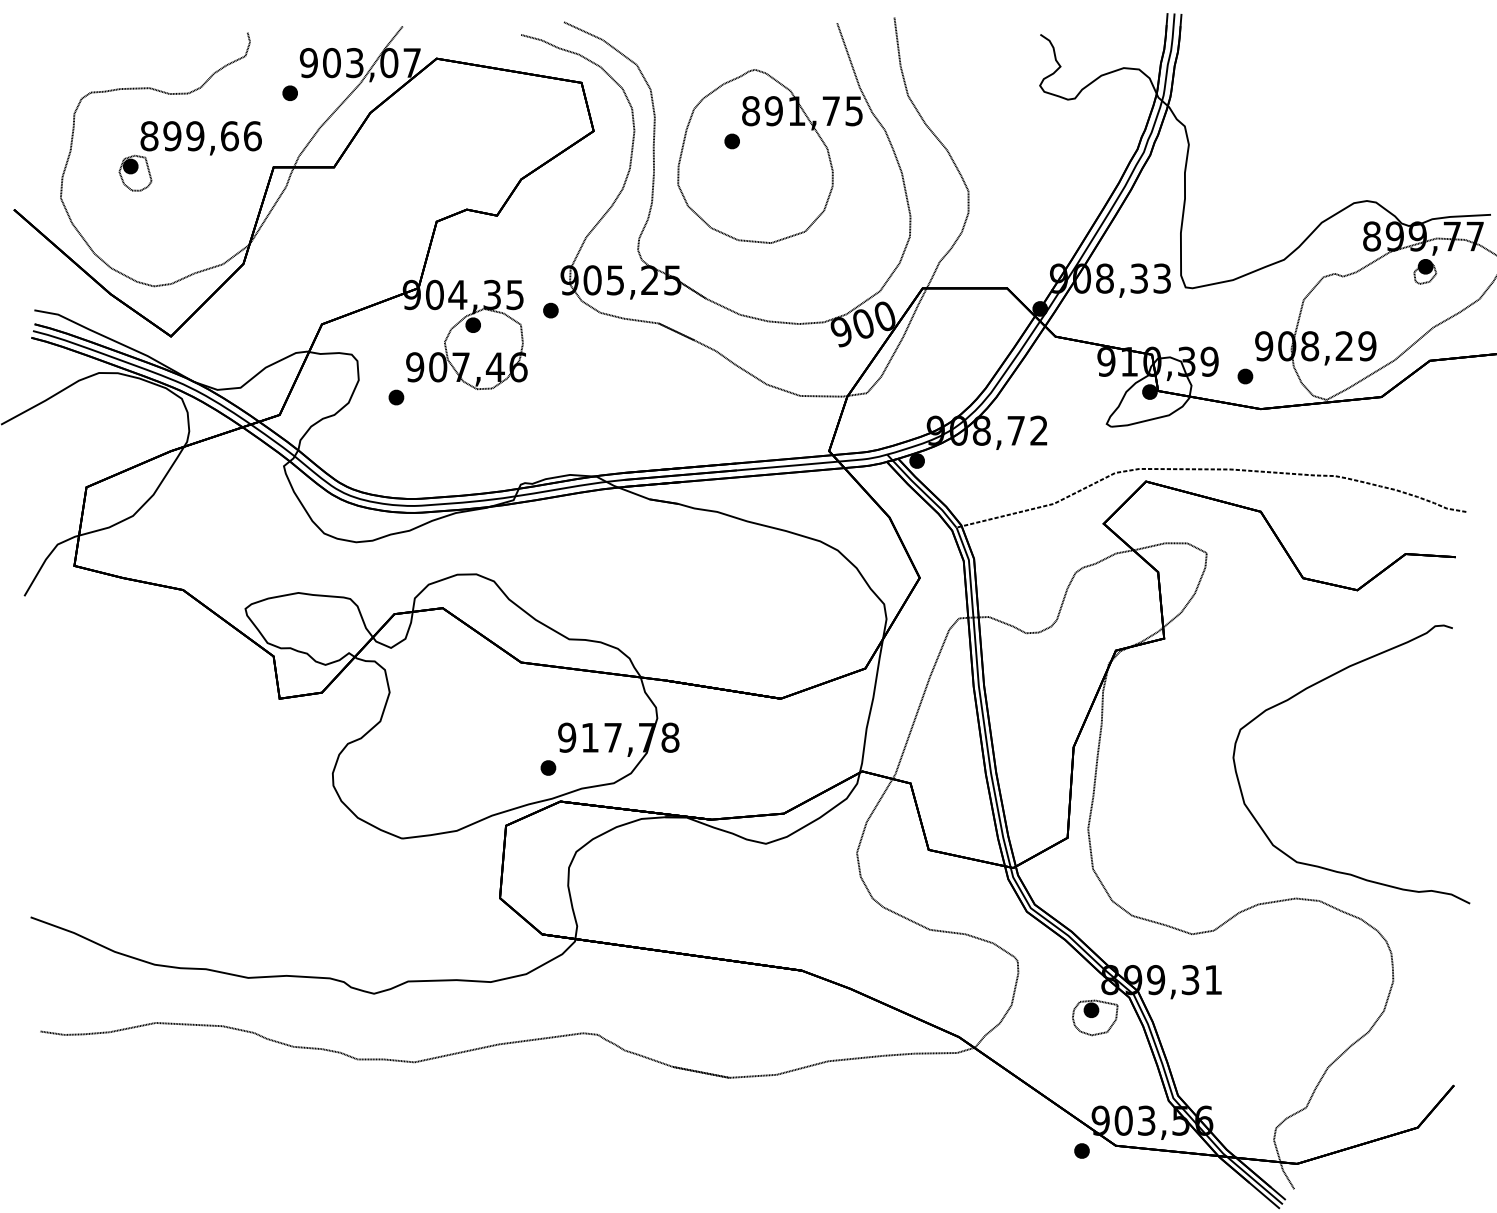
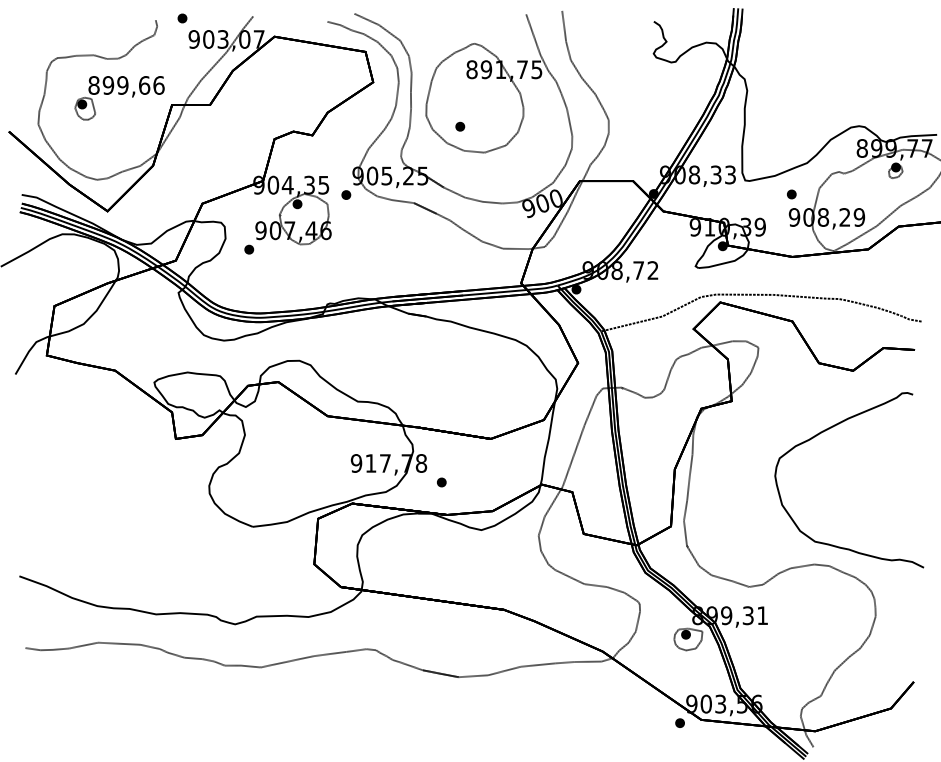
part: (290, 93) -> (182, 18), moved
part: (732, 141) -> (460, 126), moved
part: (1244, 376) -> (791, 194), moved
part: (547, 768) -> (441, 482), moved

